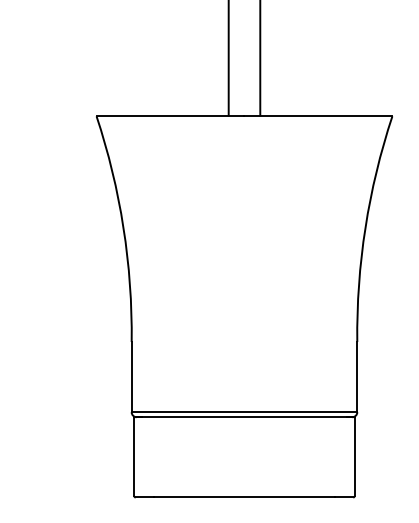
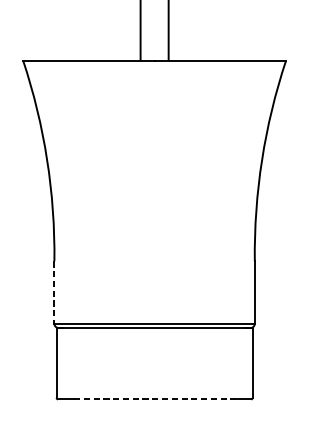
line: (131, 377) -> (54, 292), solid -> dashed
line: (244, 497) -> (154, 399), solid -> dashed

